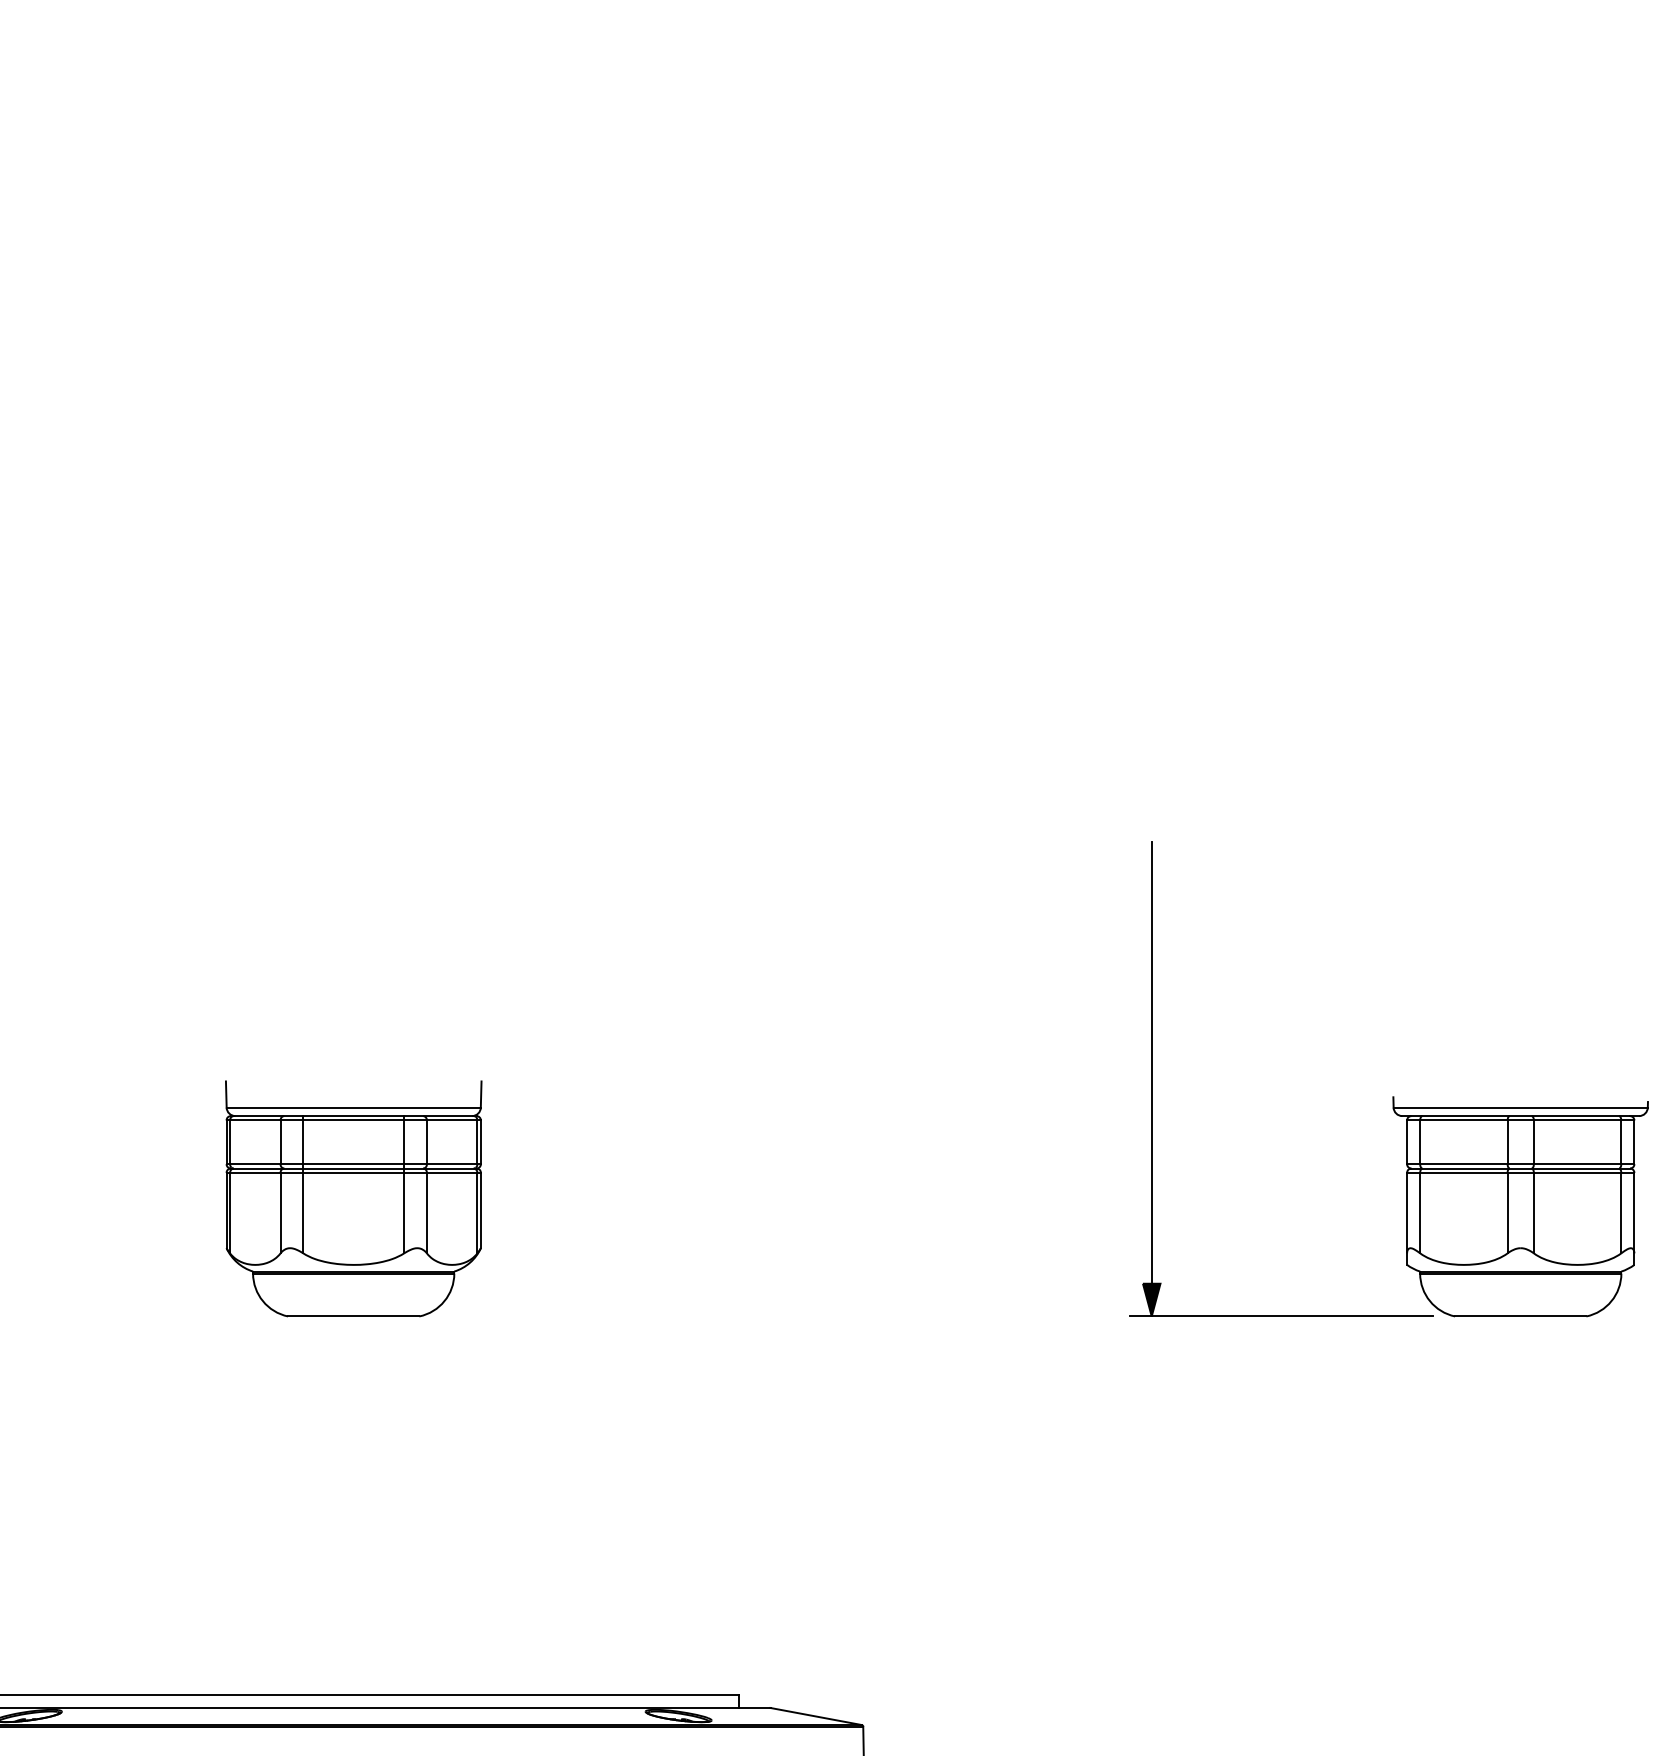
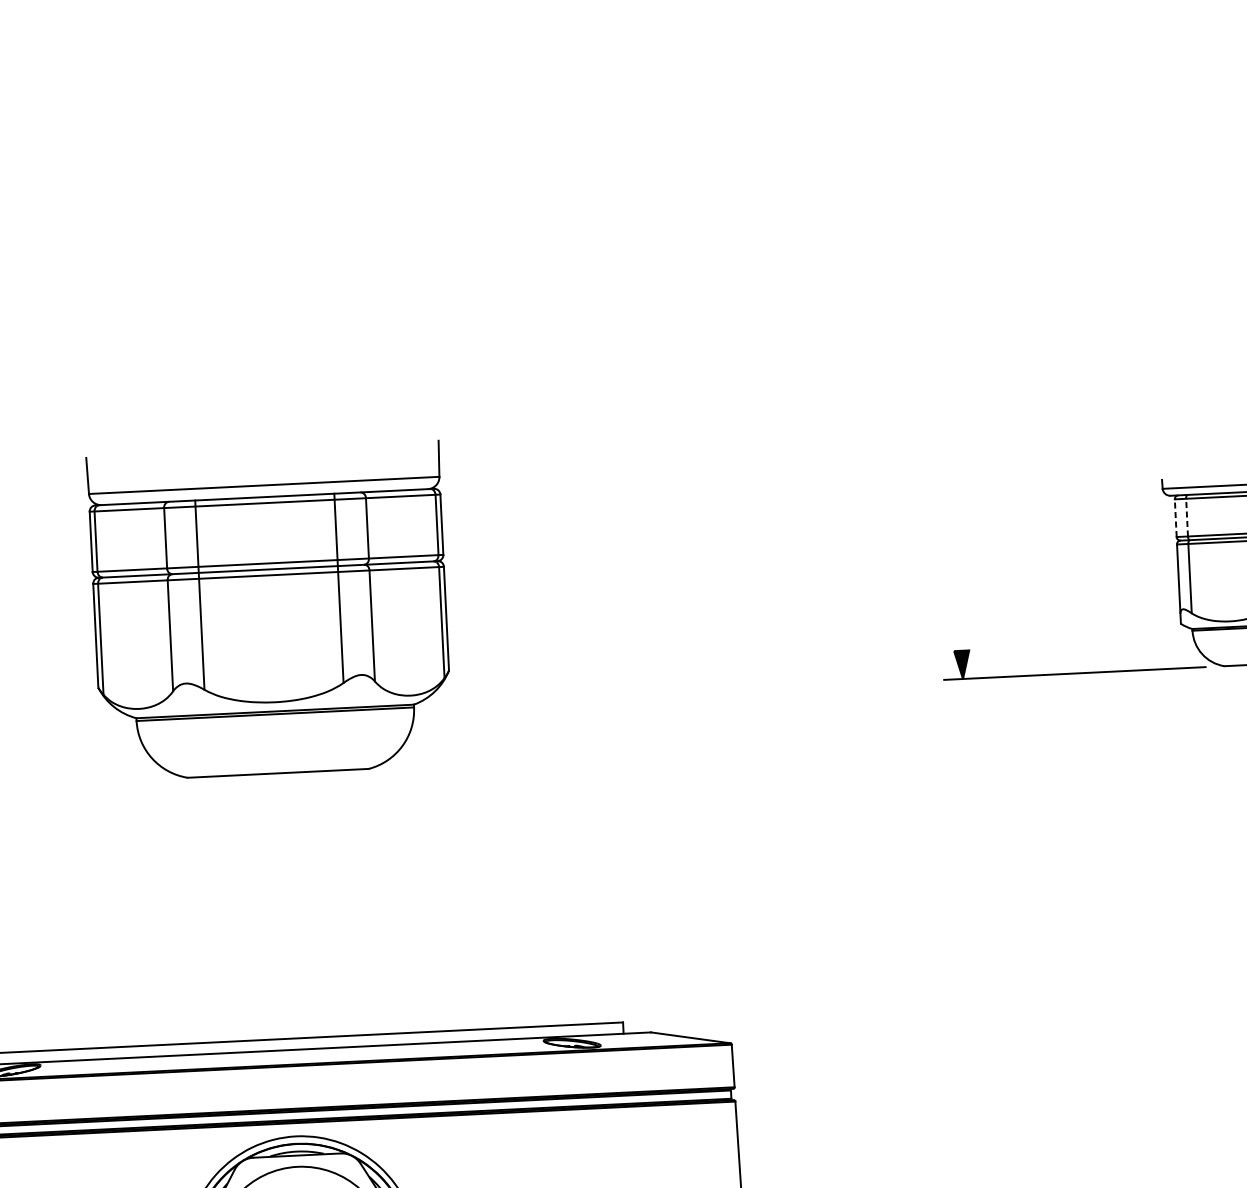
line: (1151, 1079) -> (952, 474), removed
line: (1407, 1142) -> (1176, 518), solid -> dashed
line: (1420, 1142) -> (1187, 517), solid -> dashed
part: (353, 1198) -> (270, 610), size x1.6

